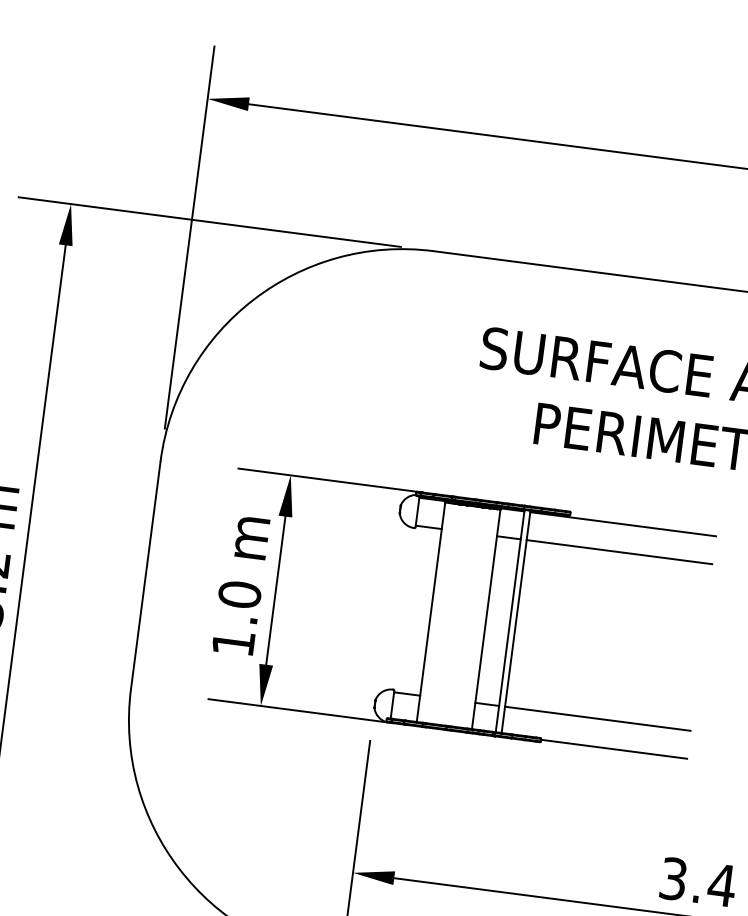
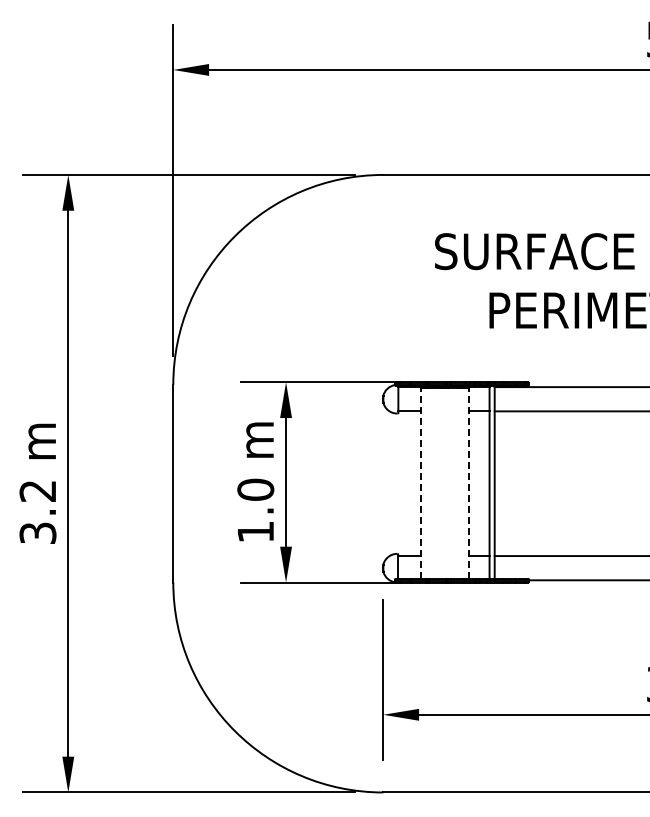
line: (430, 612) -> (420, 483), solid -> dashed
line: (485, 619) -> (468, 483), solid -> dashed

